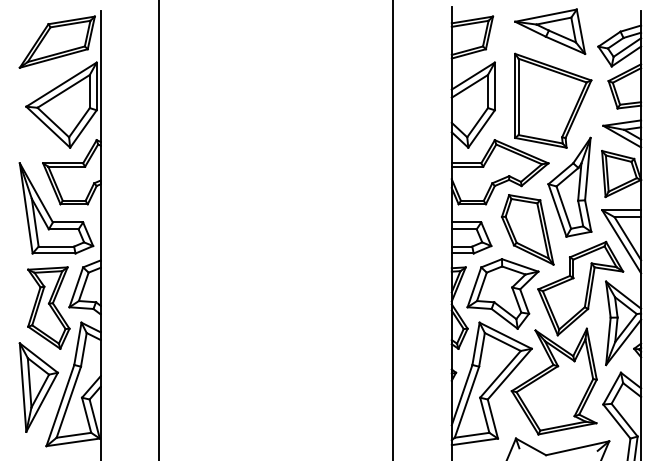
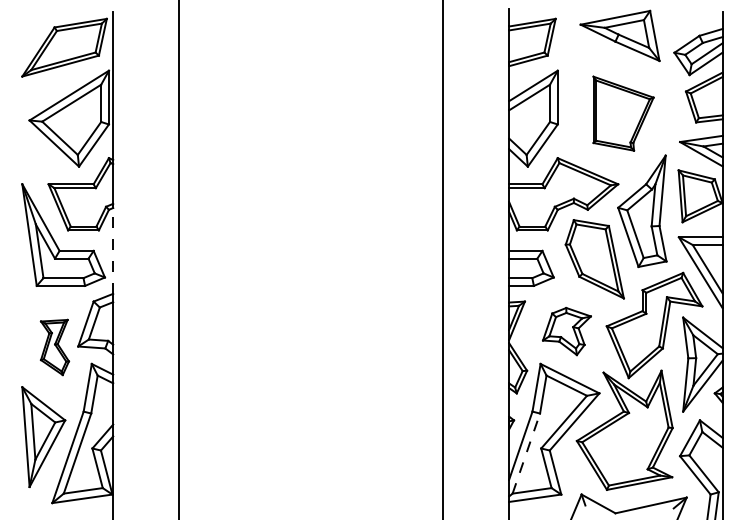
part: (553, 100) -> (623, 113), size x0.7
line: (100, 220) -> (113, 248), solid -> dashed
part: (502, 293) -> (566, 331), size x0.6
part: (48, 308) -> (54, 347), size x0.6
line: (467, 402) -> (526, 453), solid -> dashed

